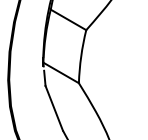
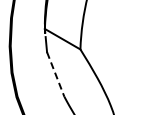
line: (54, 108) -> (56, 74), solid -> dashed

